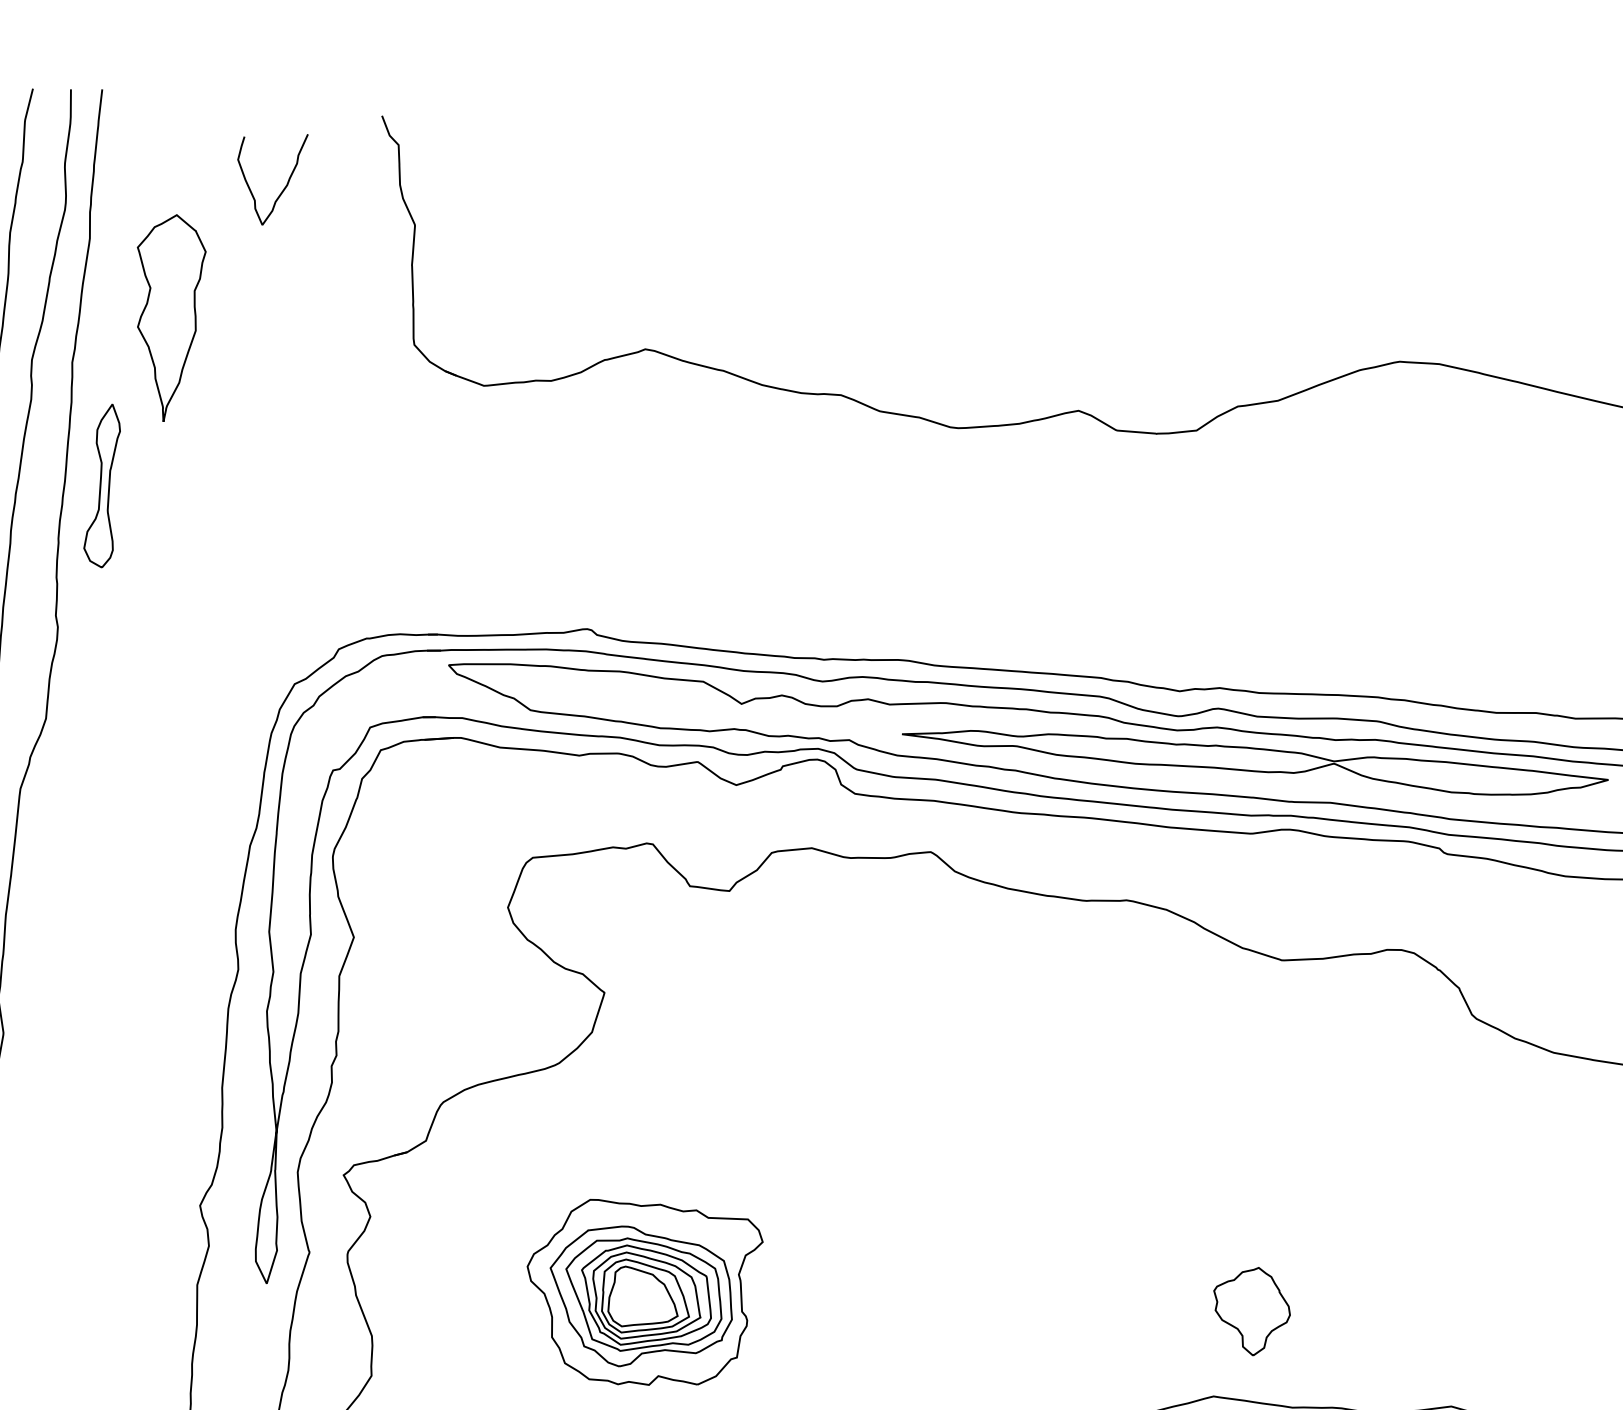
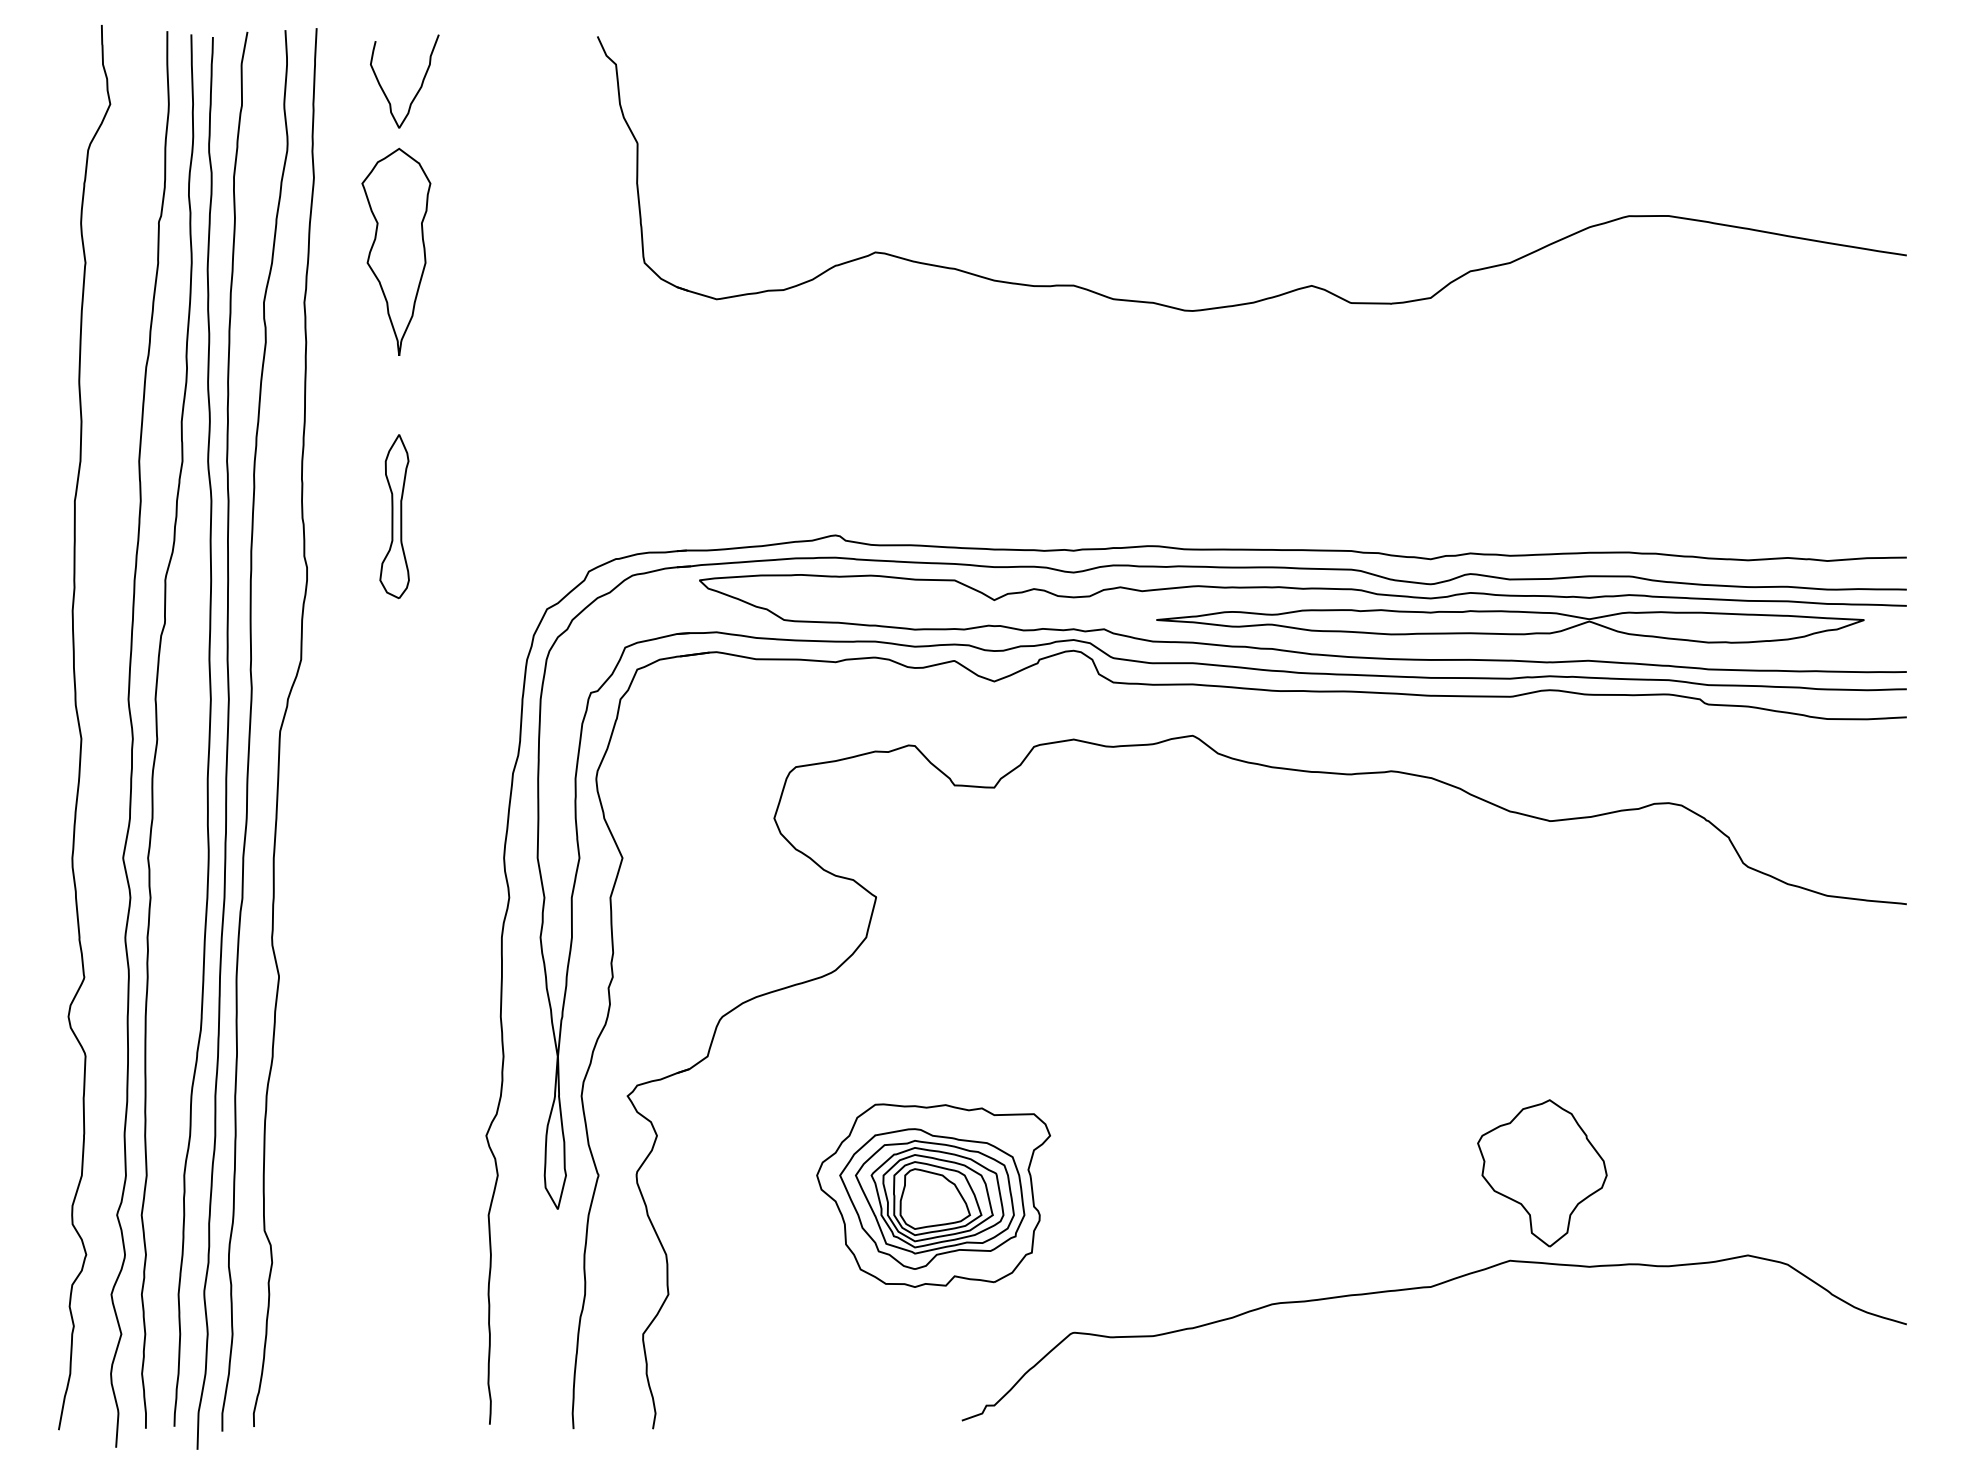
curve: (284, 187) -> (418, 89), moved
part: (102, 485) -> (394, 516), moved
part: (1251, 1311) -> (1542, 1173), size x1.67

